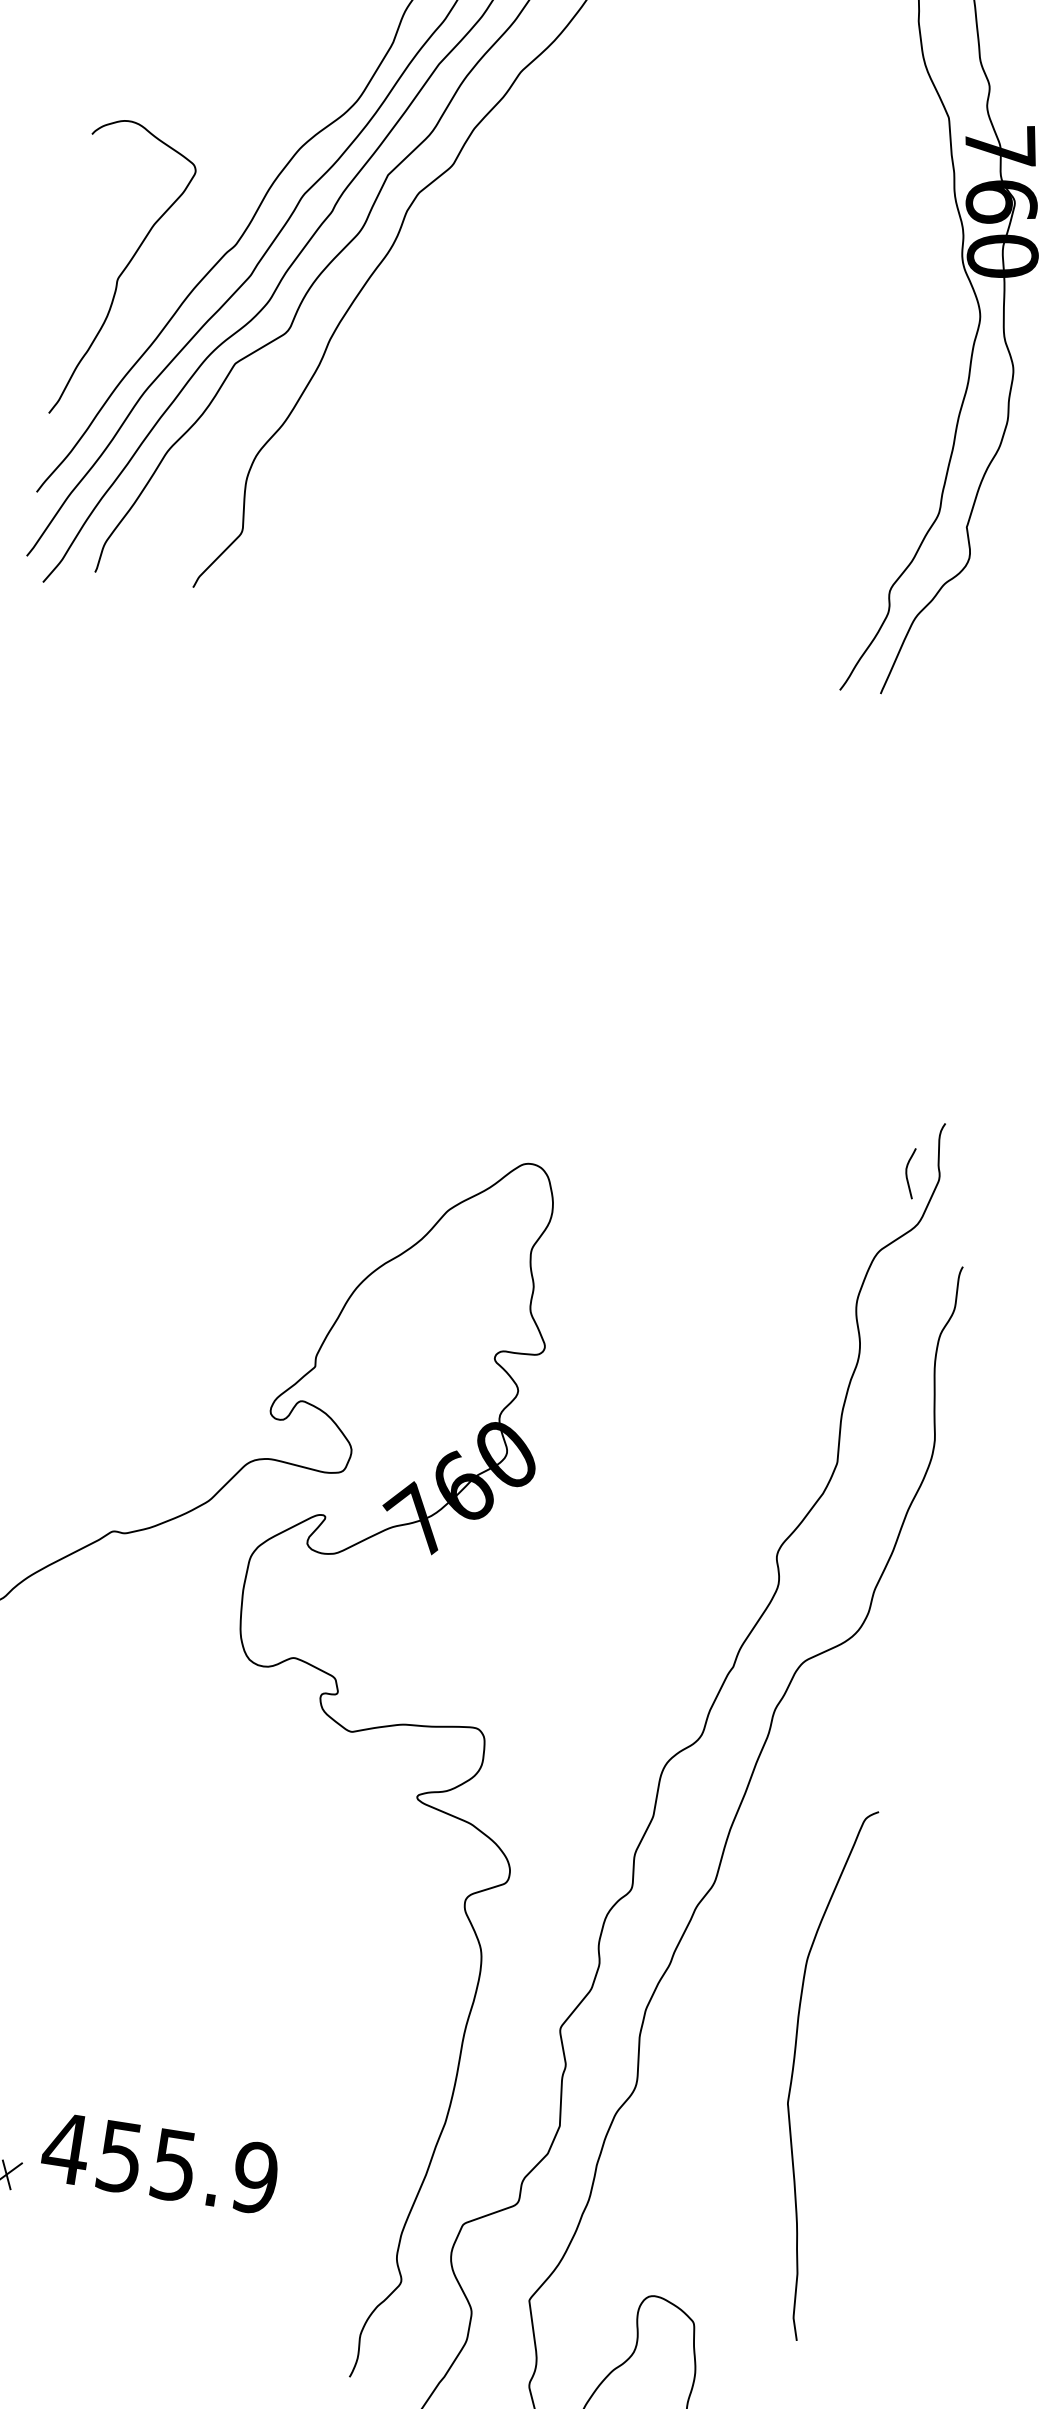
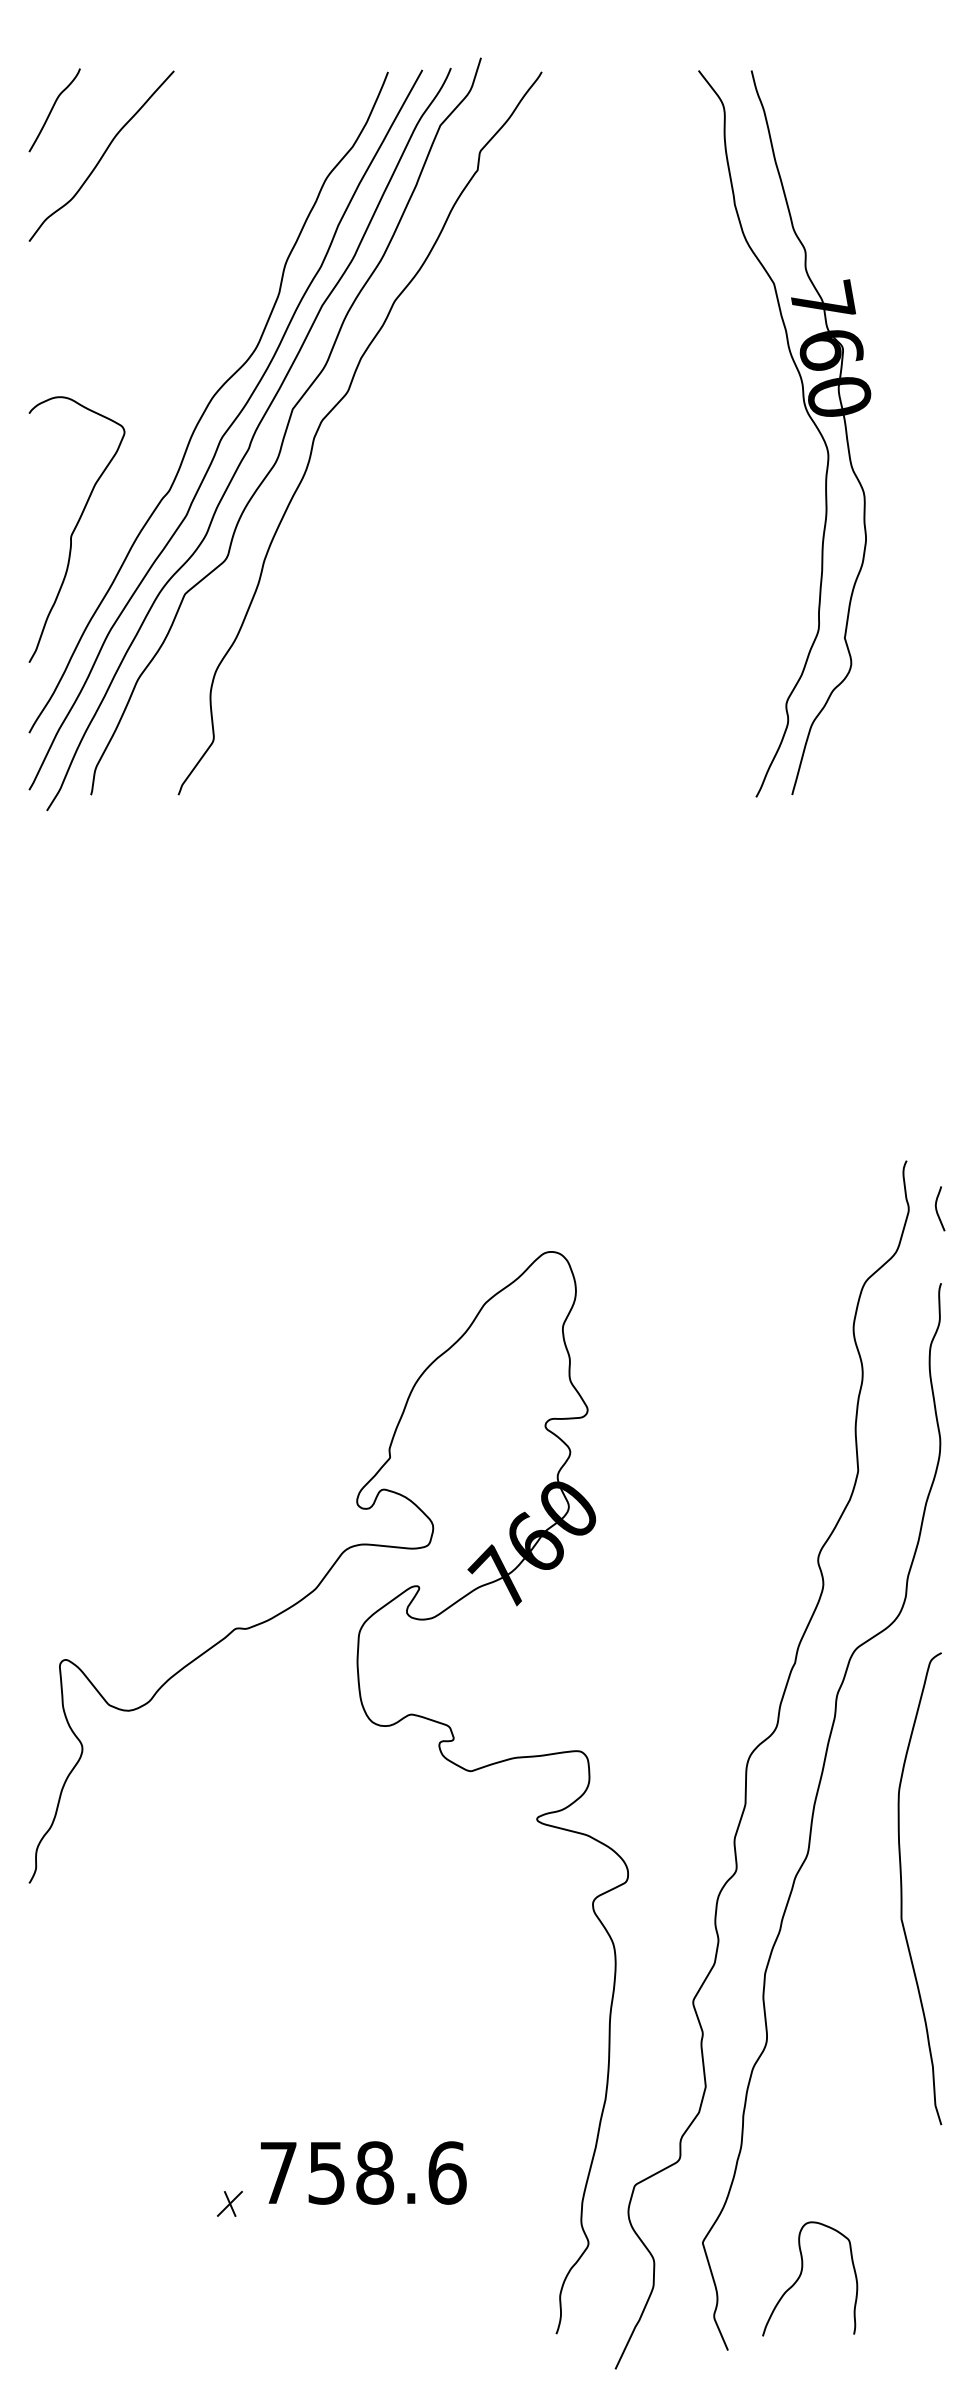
curve: (907, 1173) -> (937, 1209), moved
curve: (794, 2069) -> (902, 1888), moved
text: (160, 2162) -> (362, 2172), 455.9 -> 758.6

